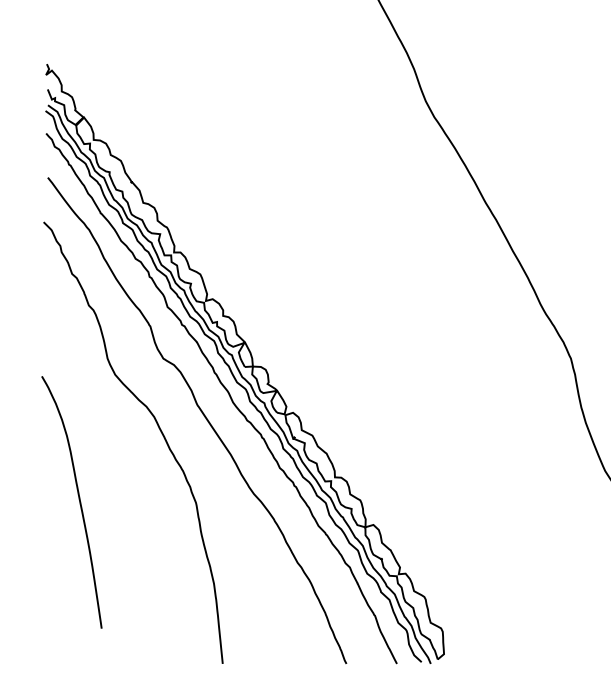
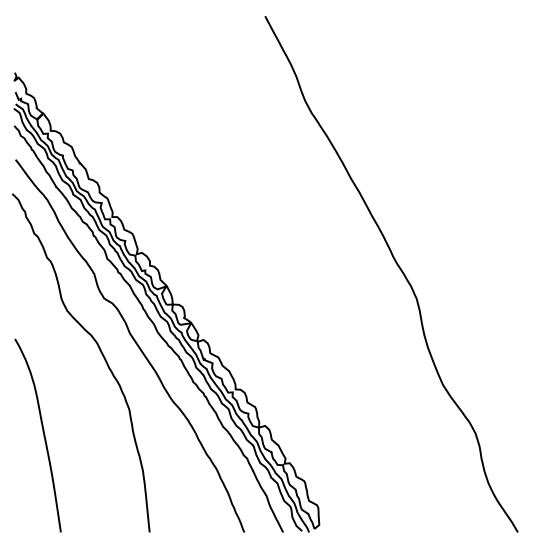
curve: (77, 498) -> (42, 432), moved

